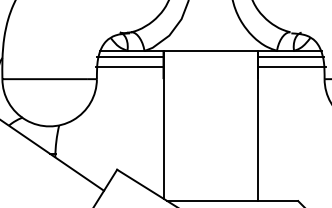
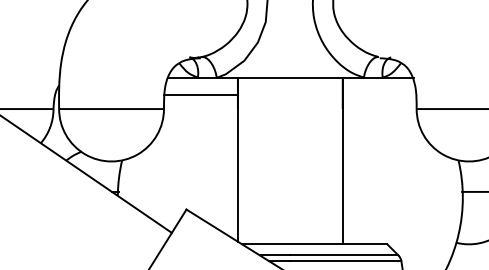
line: (129, 57) -> (200, 84), removed
line: (291, 57) -> (379, 84), removed
line: (291, 66) -> (379, 95), removed

